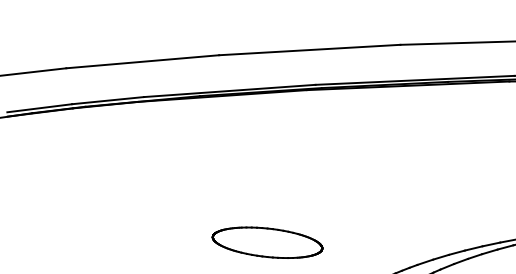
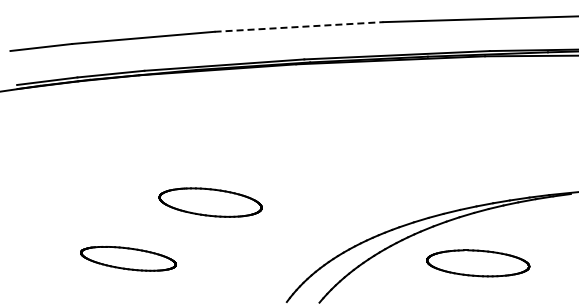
line: (310, 49) -> (299, 26), solid -> dashed
part: (267, 242) -> (210, 202), moved

